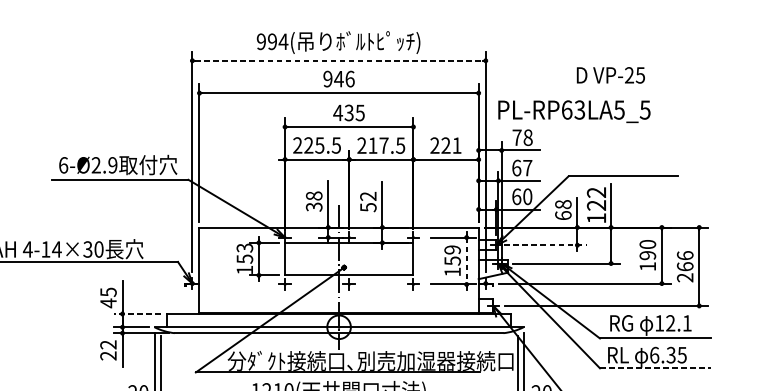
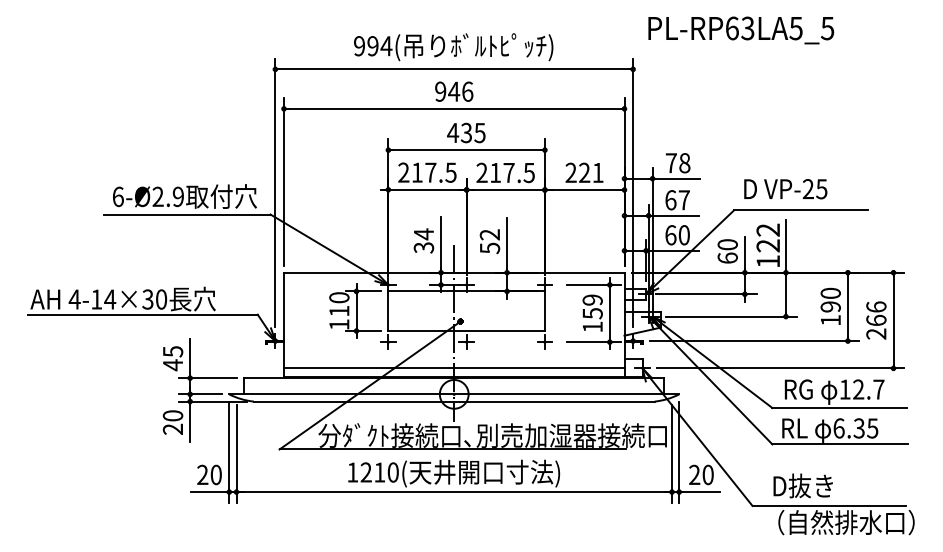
line: (339, 60) -> (454, 69), dashed -> solid
text: (610, 75) -> (785, 189), moved
text: (574, 111) -> (741, 30), moved
text: (313, 145) -> (423, 172), 225.5 -> 217.5
text: (313, 196) -> (423, 234), 38 -> 34
text: (563, 204) -> (727, 244), 68 -> 60
line: (545, 245) -> (706, 294), dashed -> solid
text: (244, 253) -> (339, 304), 153 -> 110
line: (466, 260) -> (609, 313), dashed -> solid
line: (339, 306) -> (454, 368), added
line: (137, 314) -> (208, 378), dashed -> solid
text: (686, 323) -> (878, 389), 12.1 -> 12.7
text: (108, 344) -> (173, 415), 22 -> 20
line: (655, 368) -> (840, 444), dashed -> solid

